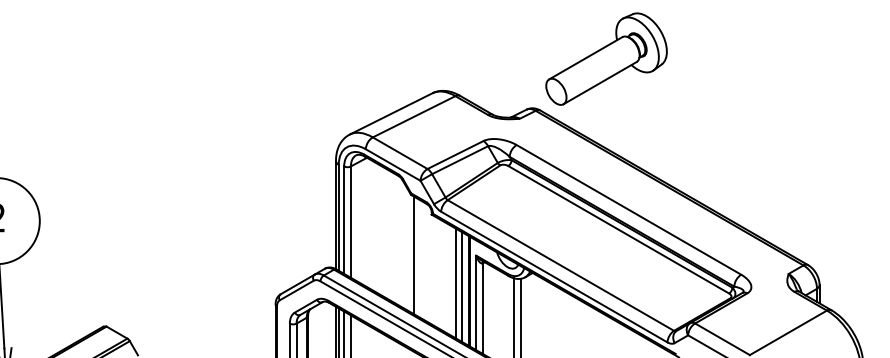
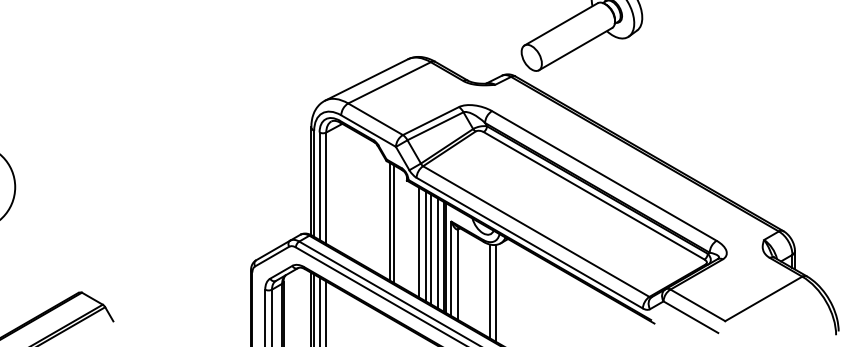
line: (418, 257) -> (393, 223), added
line: (443, 276) -> (418, 242), added
line: (450, 280) -> (425, 246), added

